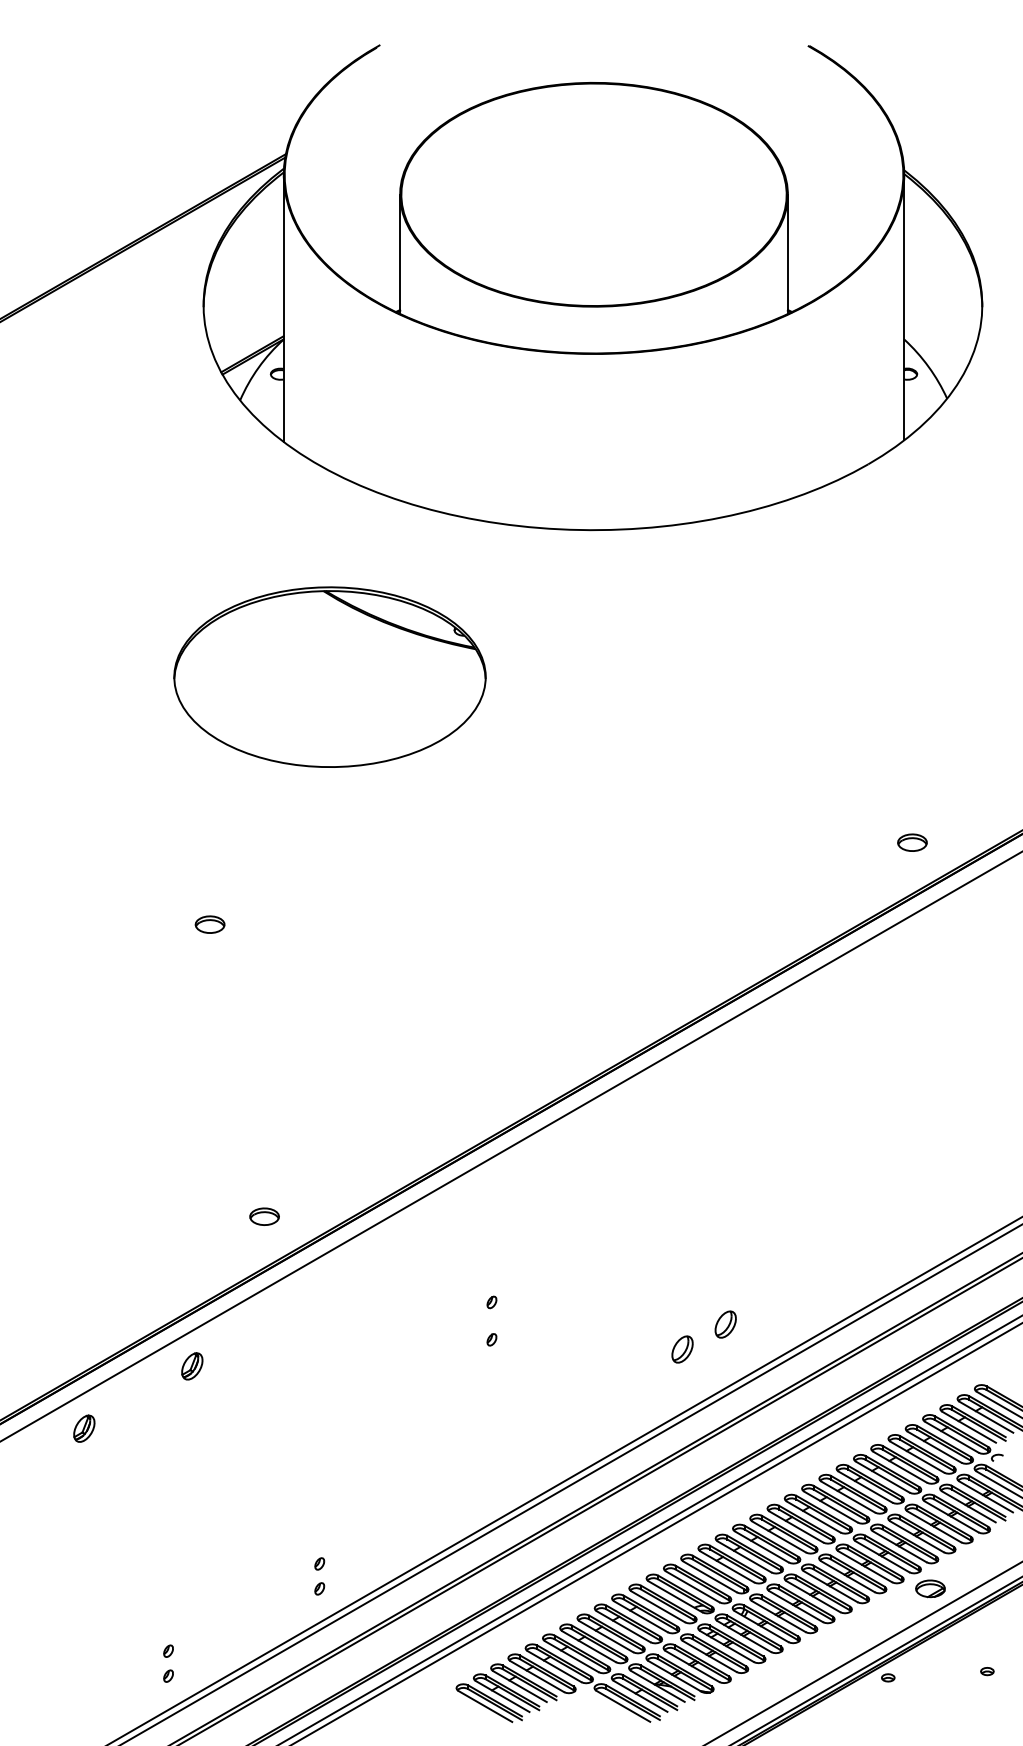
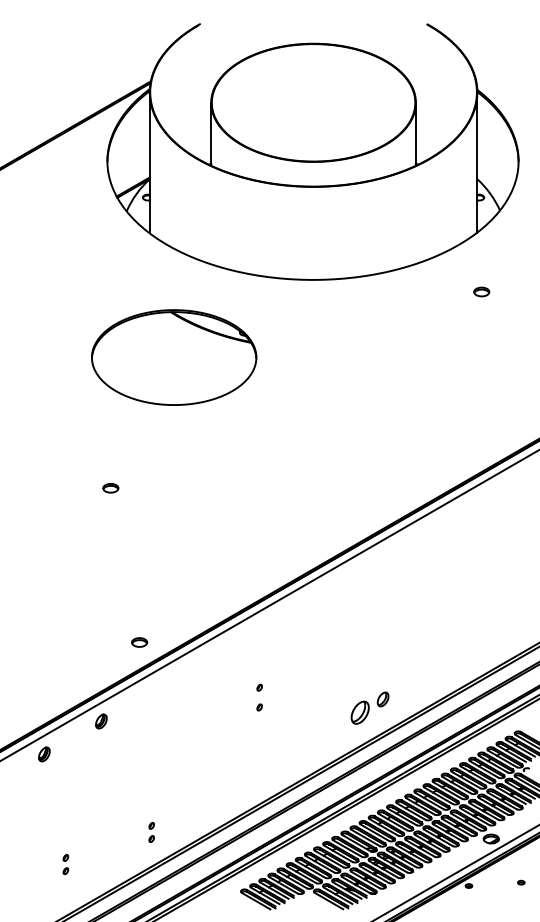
part: (911, 841) -> (481, 291), moved
part: (682, 1349) -> (360, 712), size x1.6
part: (319, 1576) -> (151, 832), moved
part: (167, 1663) -> (65, 864), moved

